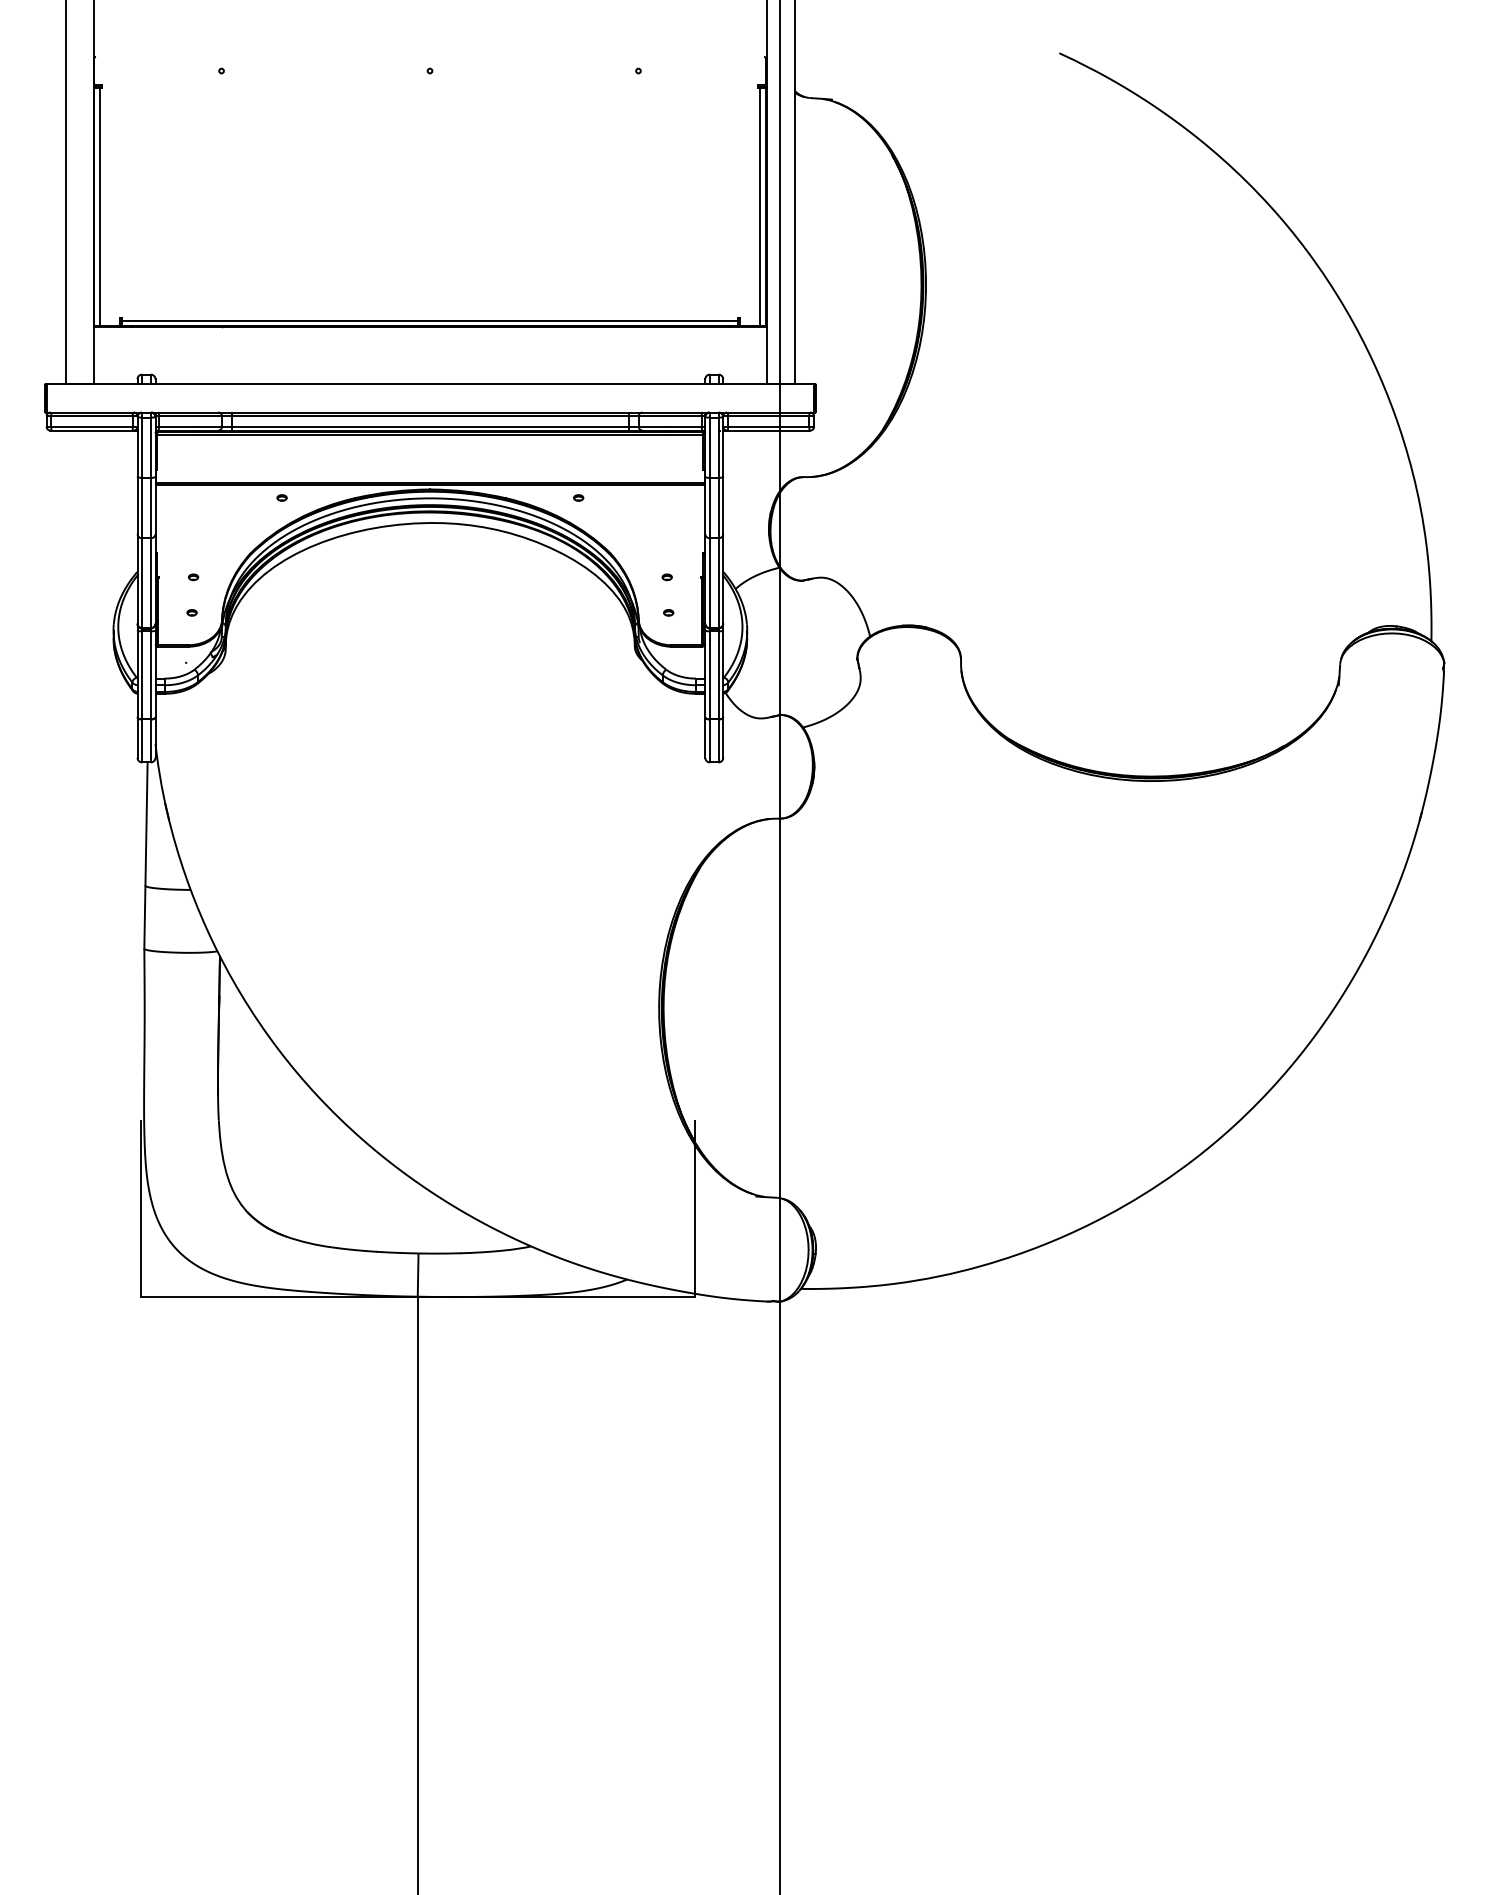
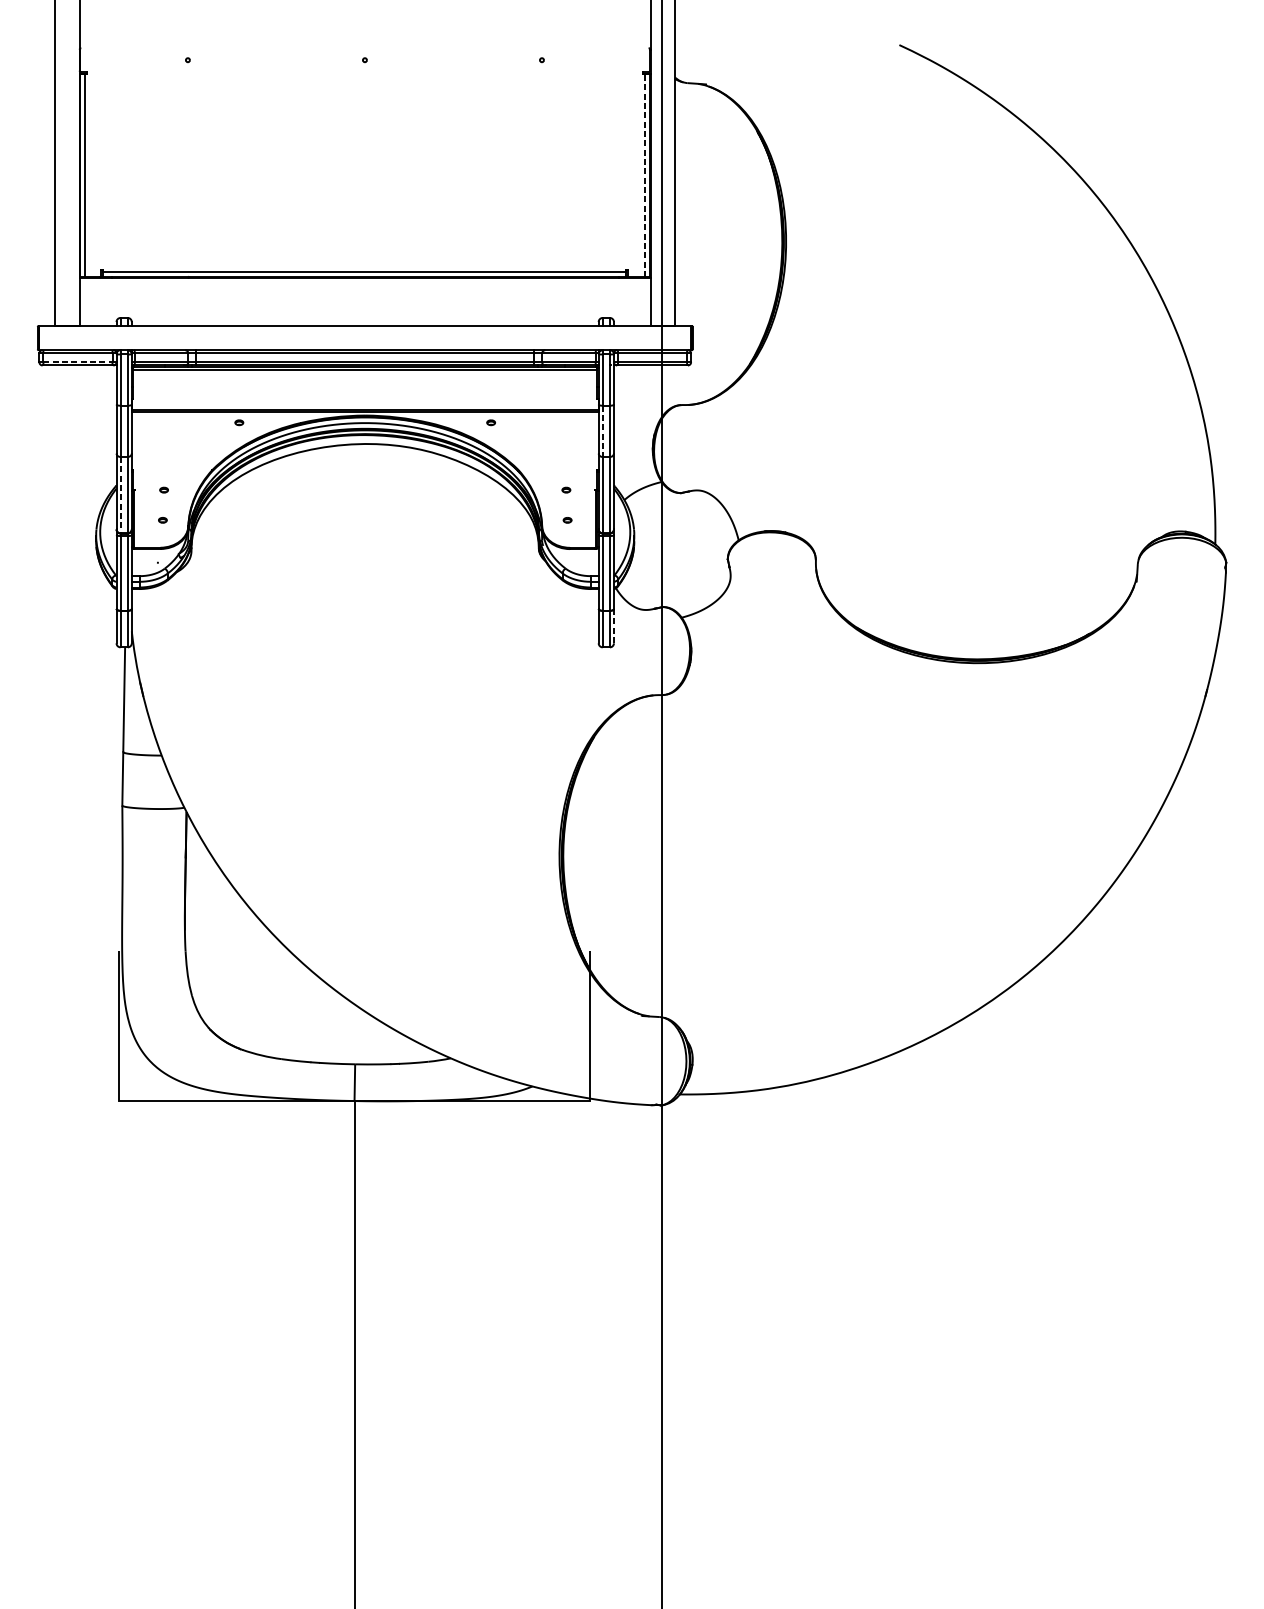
line: (760, 206) -> (645, 175), solid -> dashed
line: (92, 426) -> (78, 362), solid -> dashed
line: (710, 508) -> (603, 431), solid -> dashed
line: (142, 583) -> (120, 495), solid -> dashed
line: (723, 737) -> (614, 626), solid -> dashed

